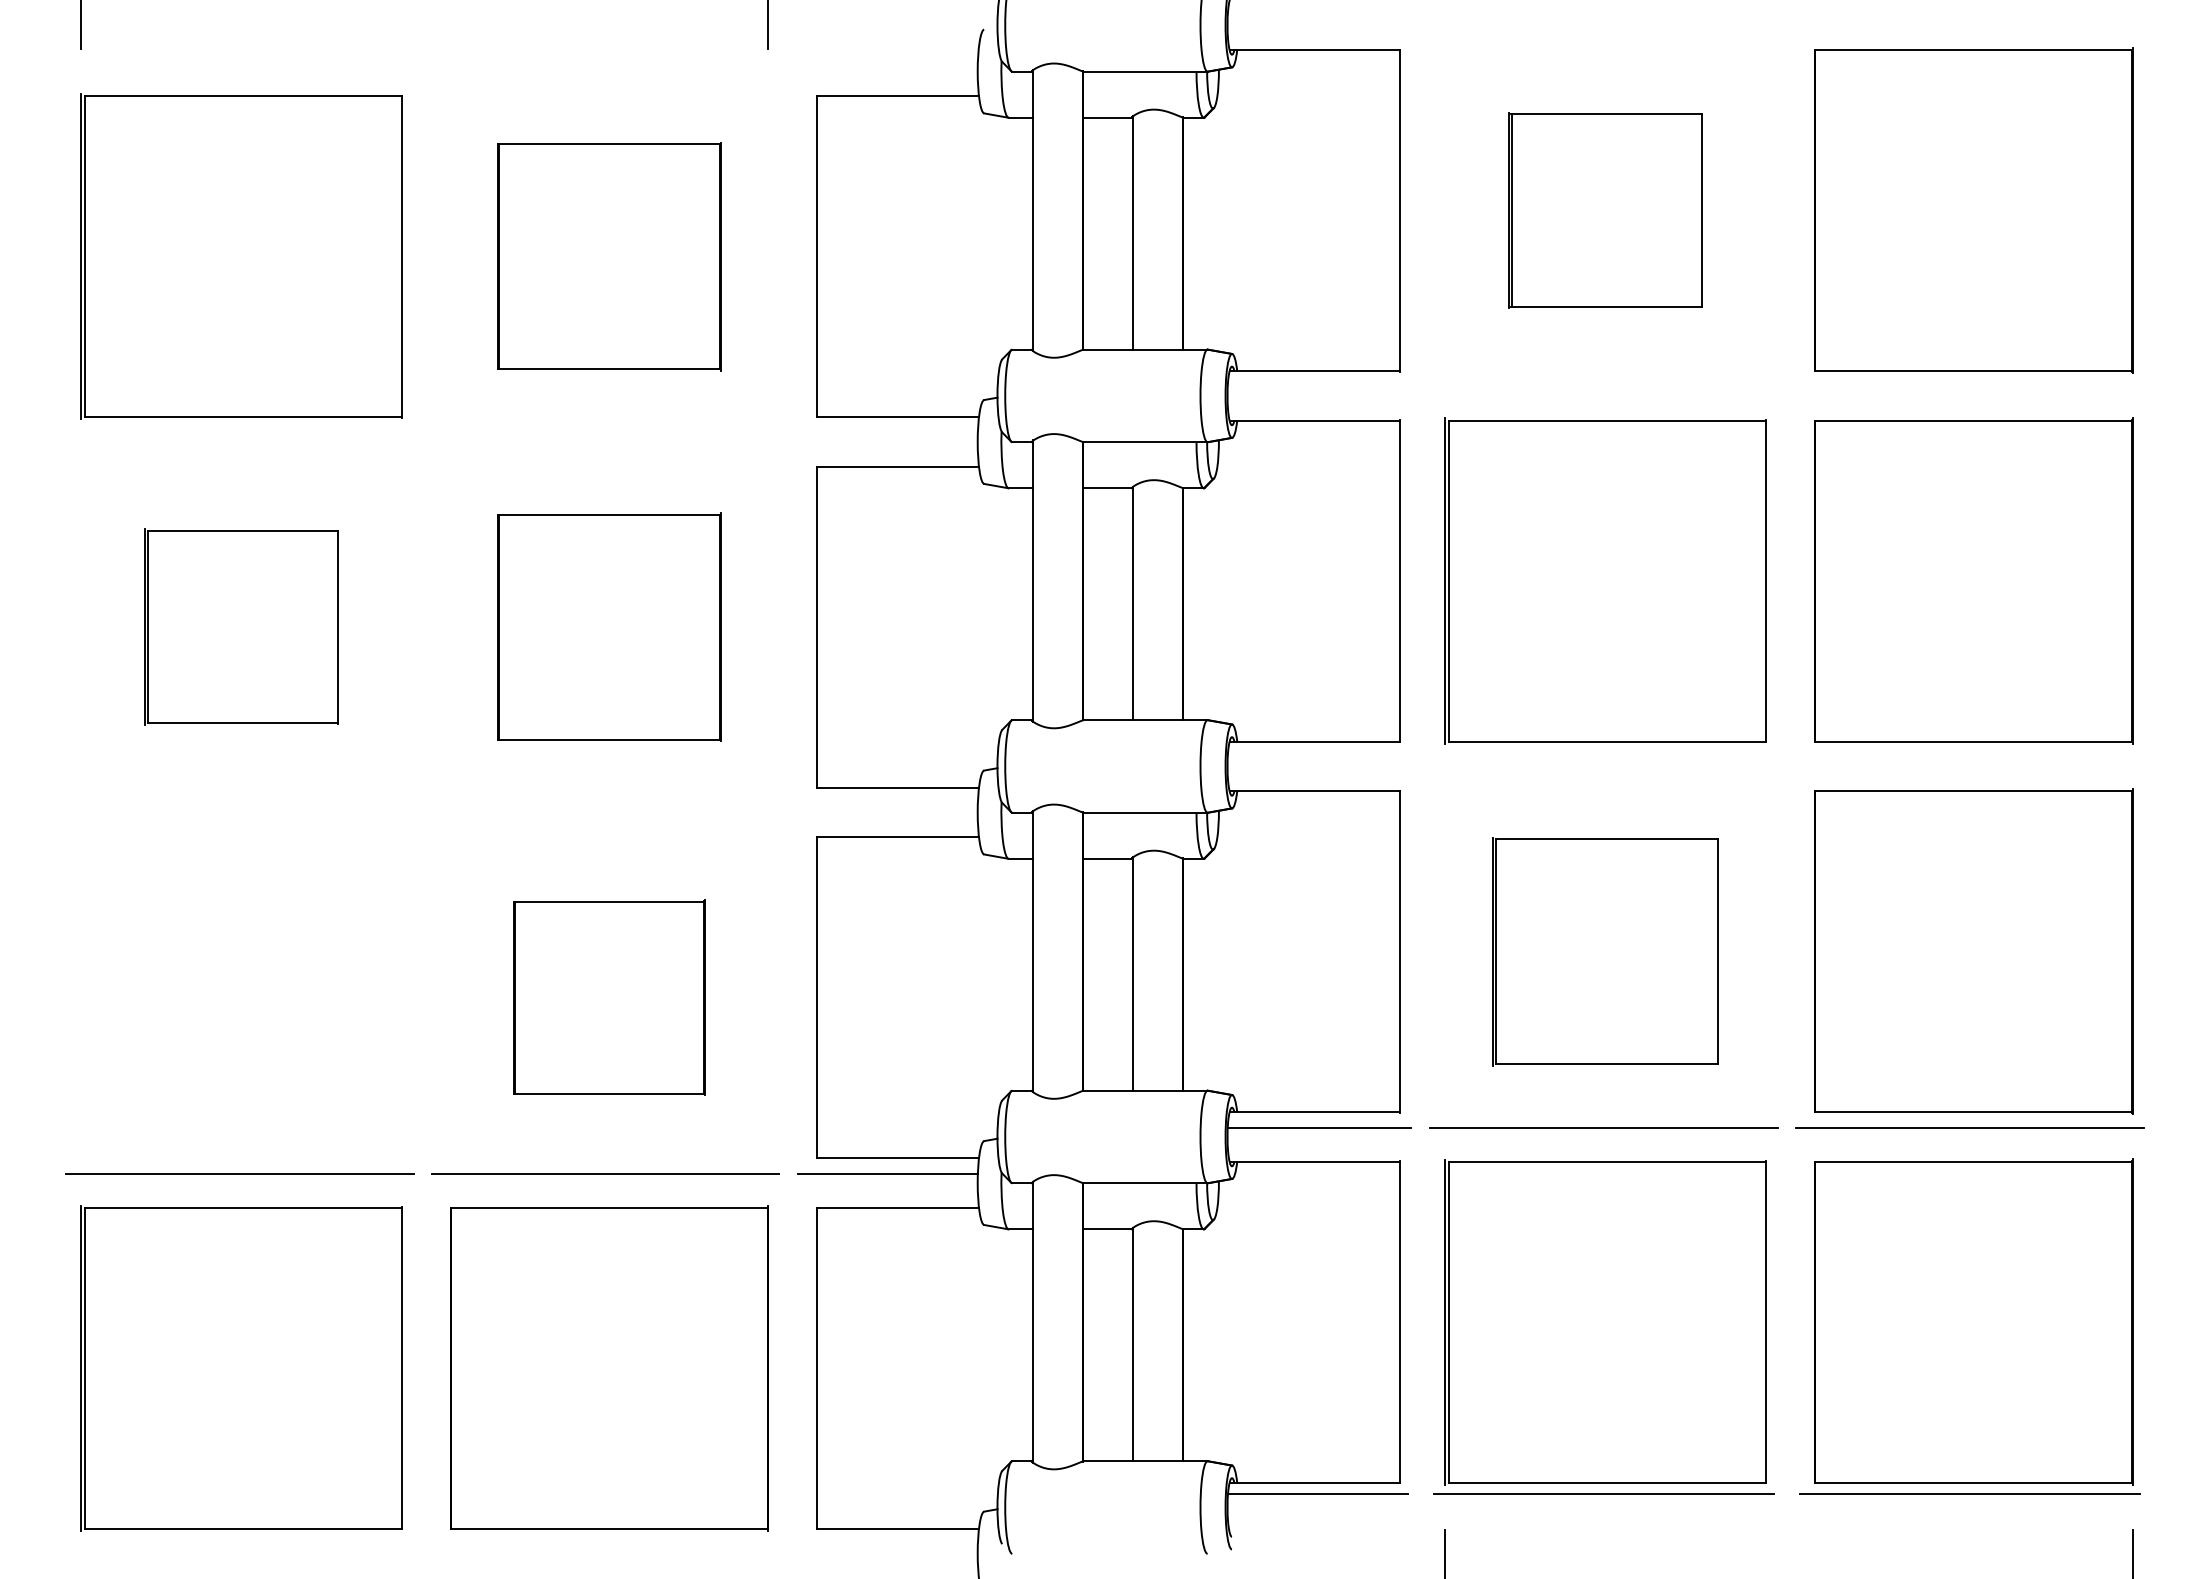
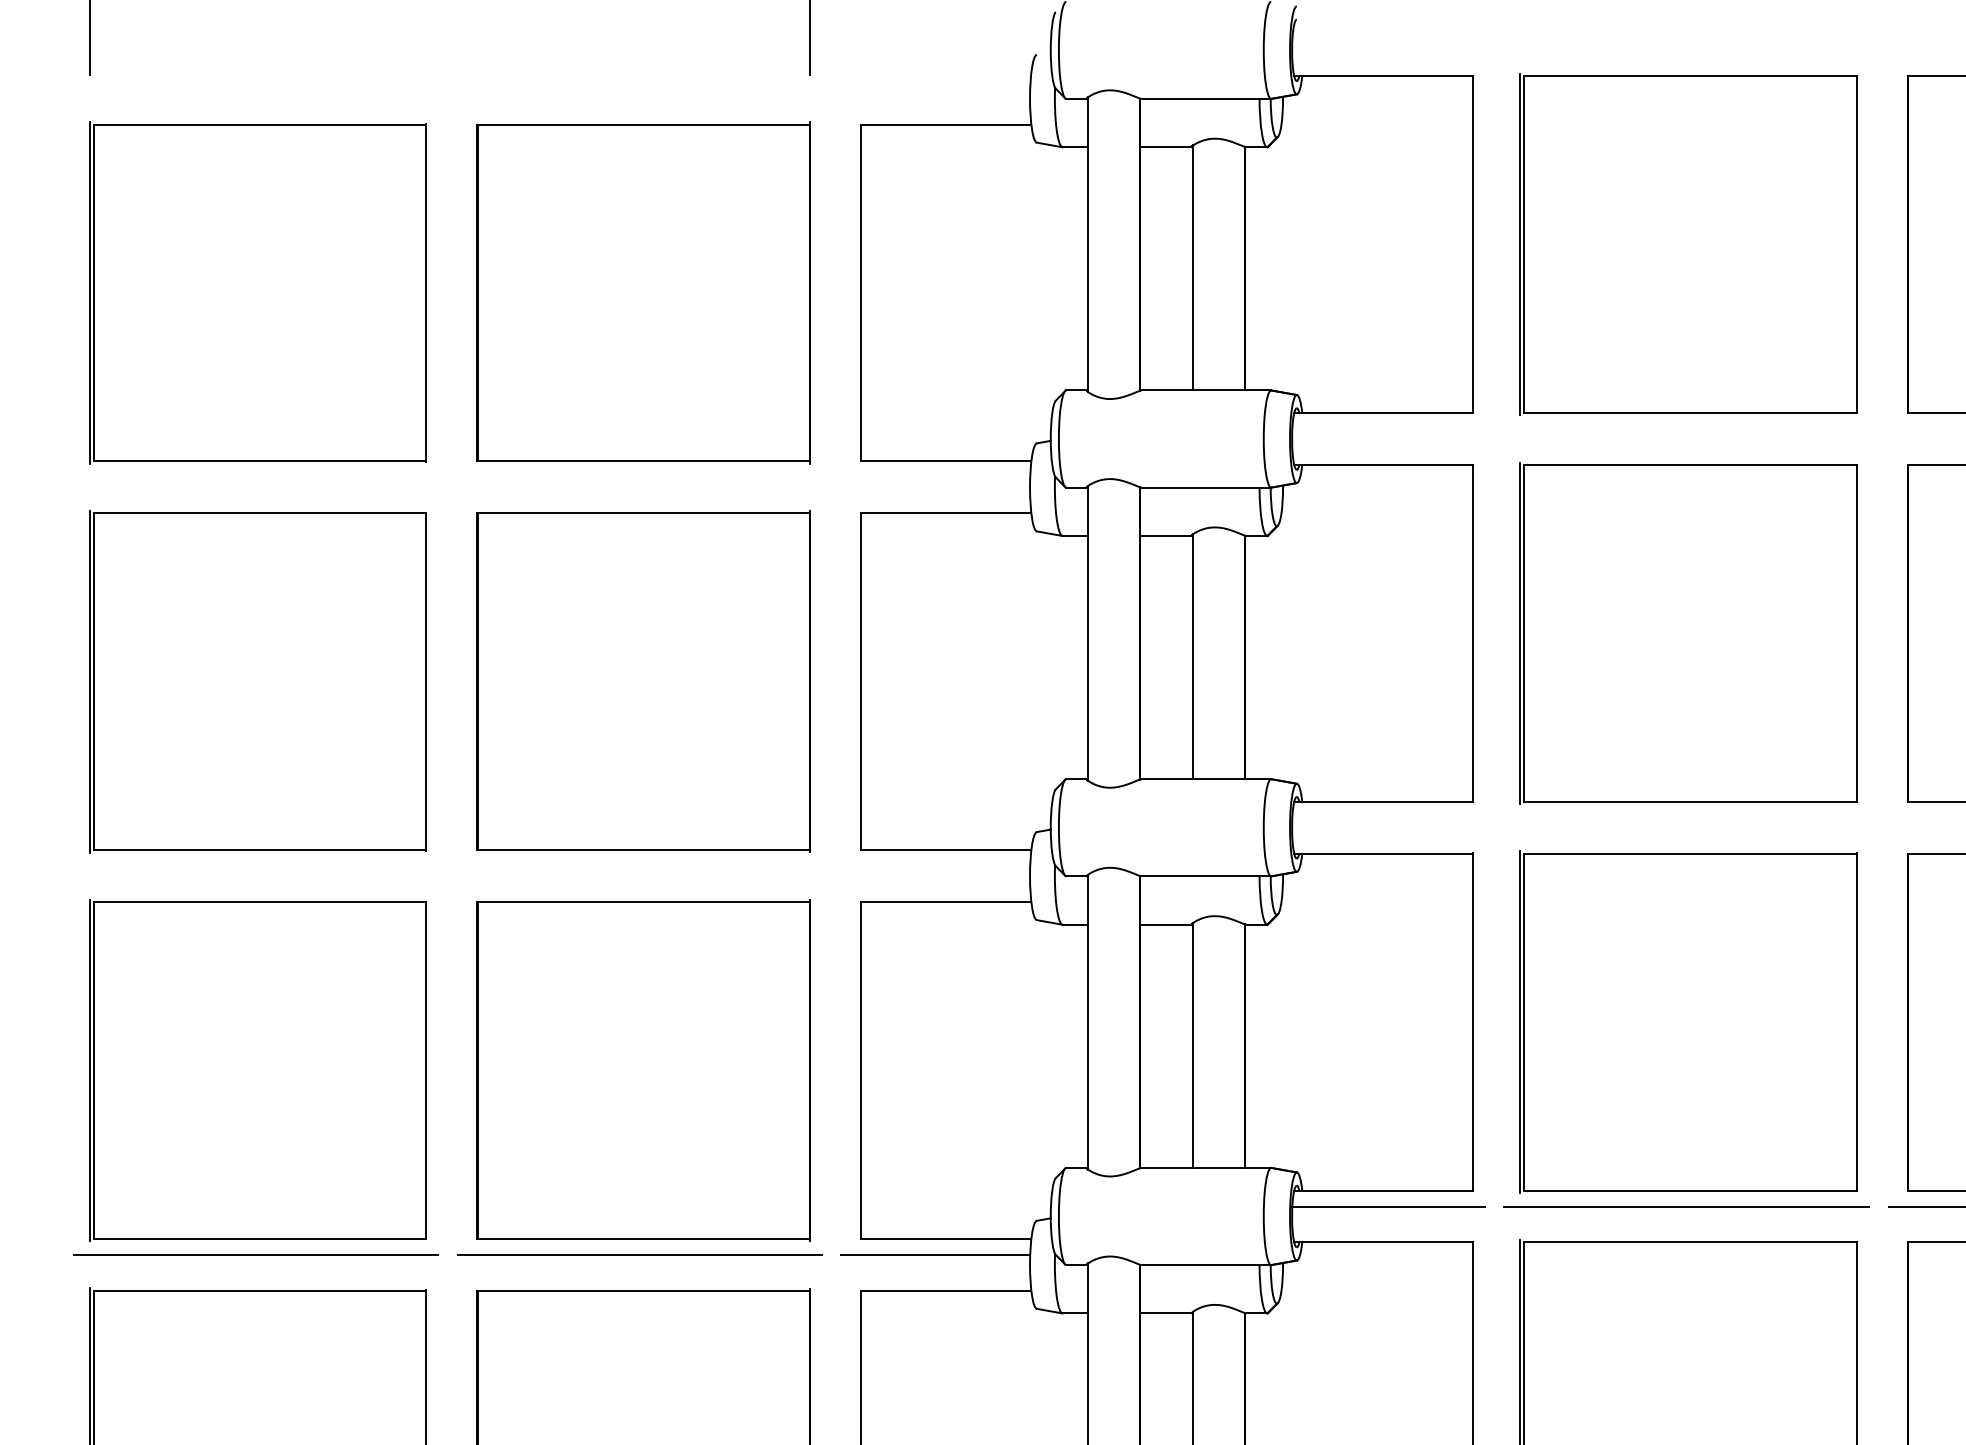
part: (1605, 210) -> (1688, 244), size x1.67
part: (609, 256) -> (643, 292), size x1.43
part: (241, 626) -> (257, 680), size x1.67
part: (609, 627) -> (643, 682), size x1.43
part: (1605, 951) -> (1688, 1021), size x1.43
part: (241, 997) -> (257, 1070), added
part: (609, 997) -> (643, 1070), size x1.67

